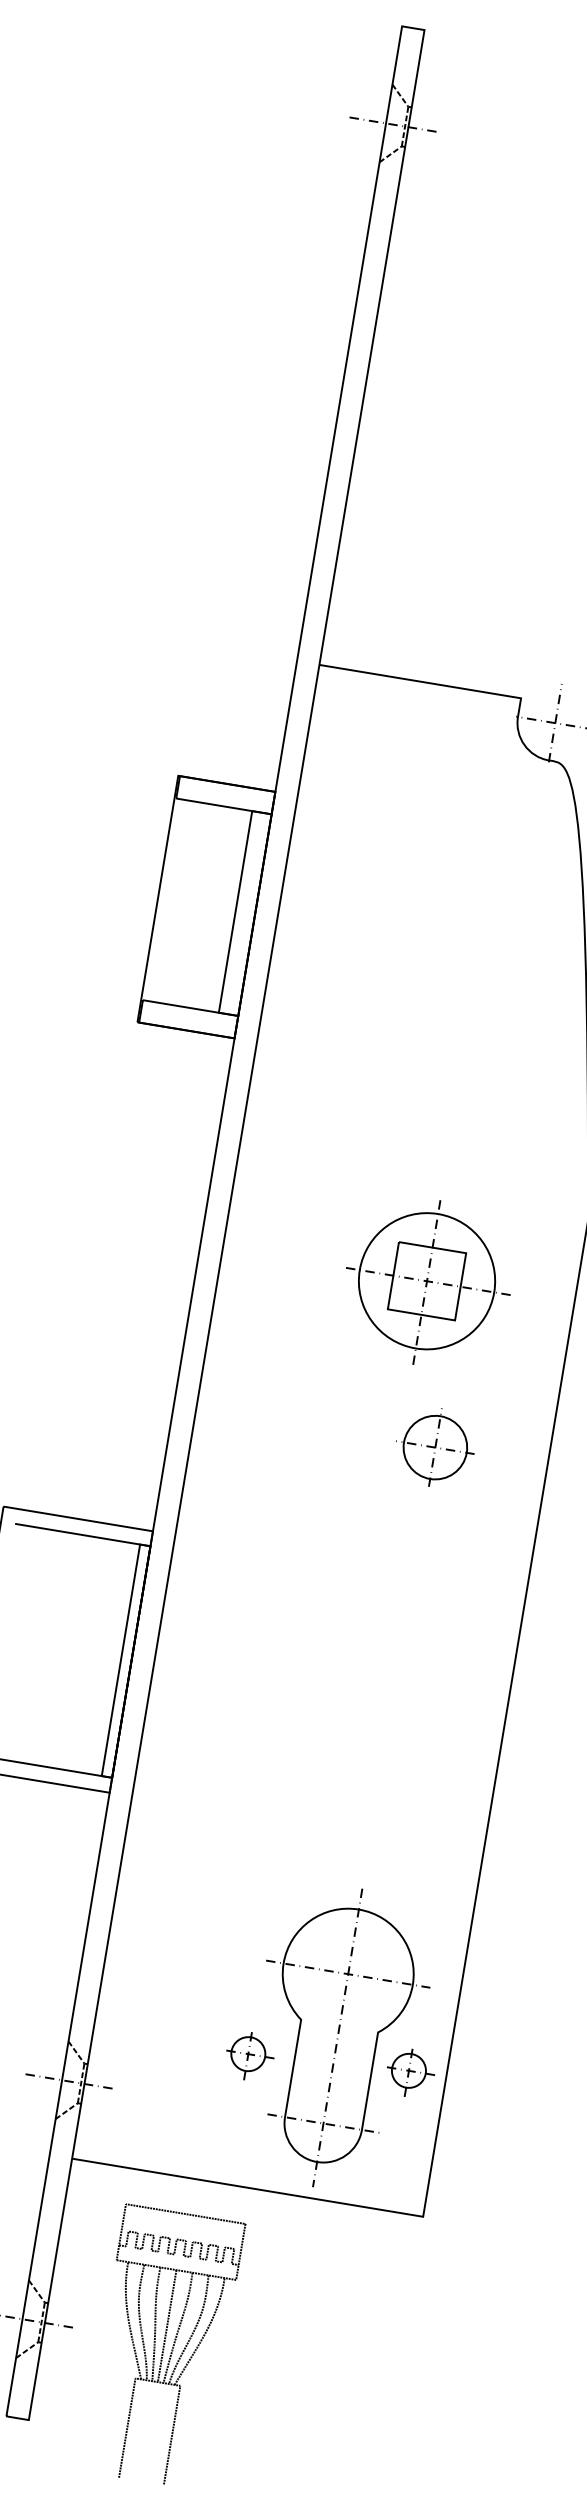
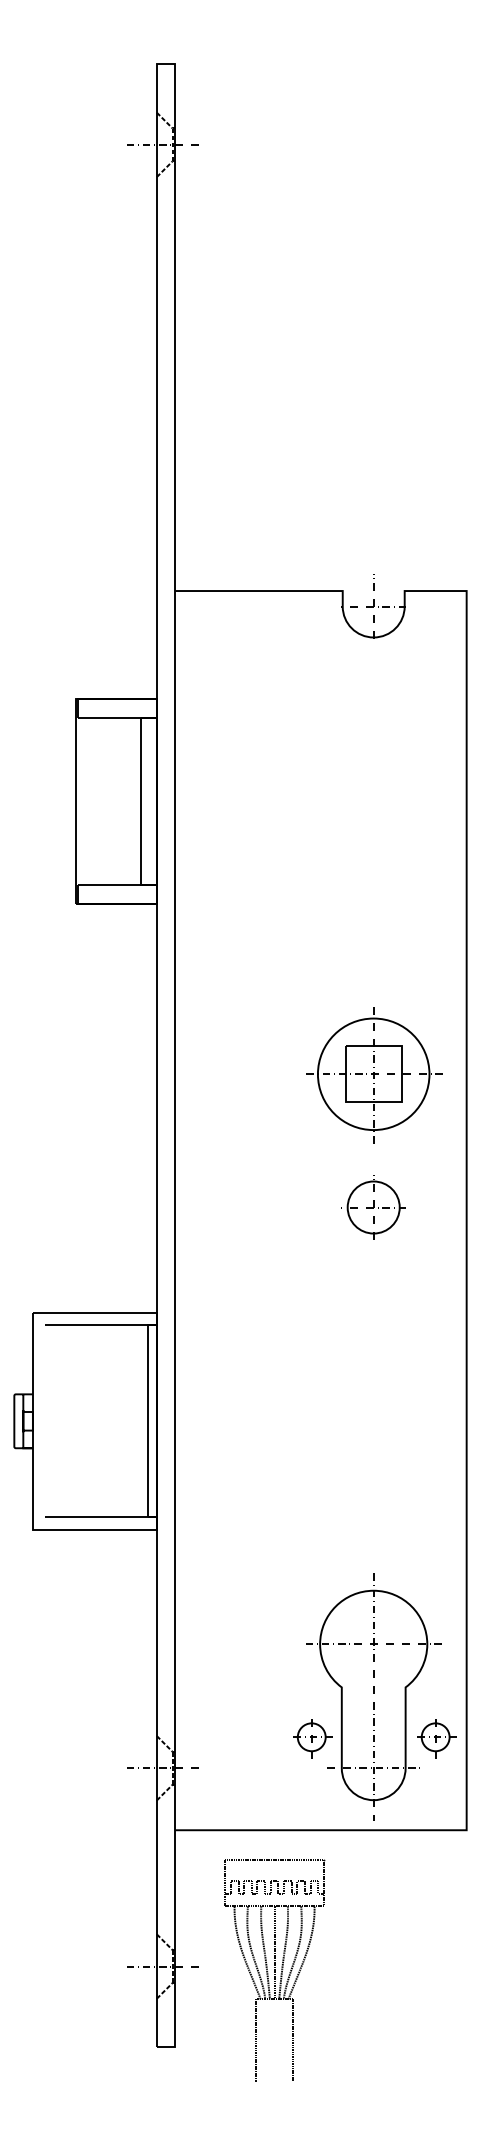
part: (427, 1282) -> (374, 1075), moved
part: (249, 2055) -> (312, 1738), moved
part: (409, 2072) -> (436, 1738), moved

